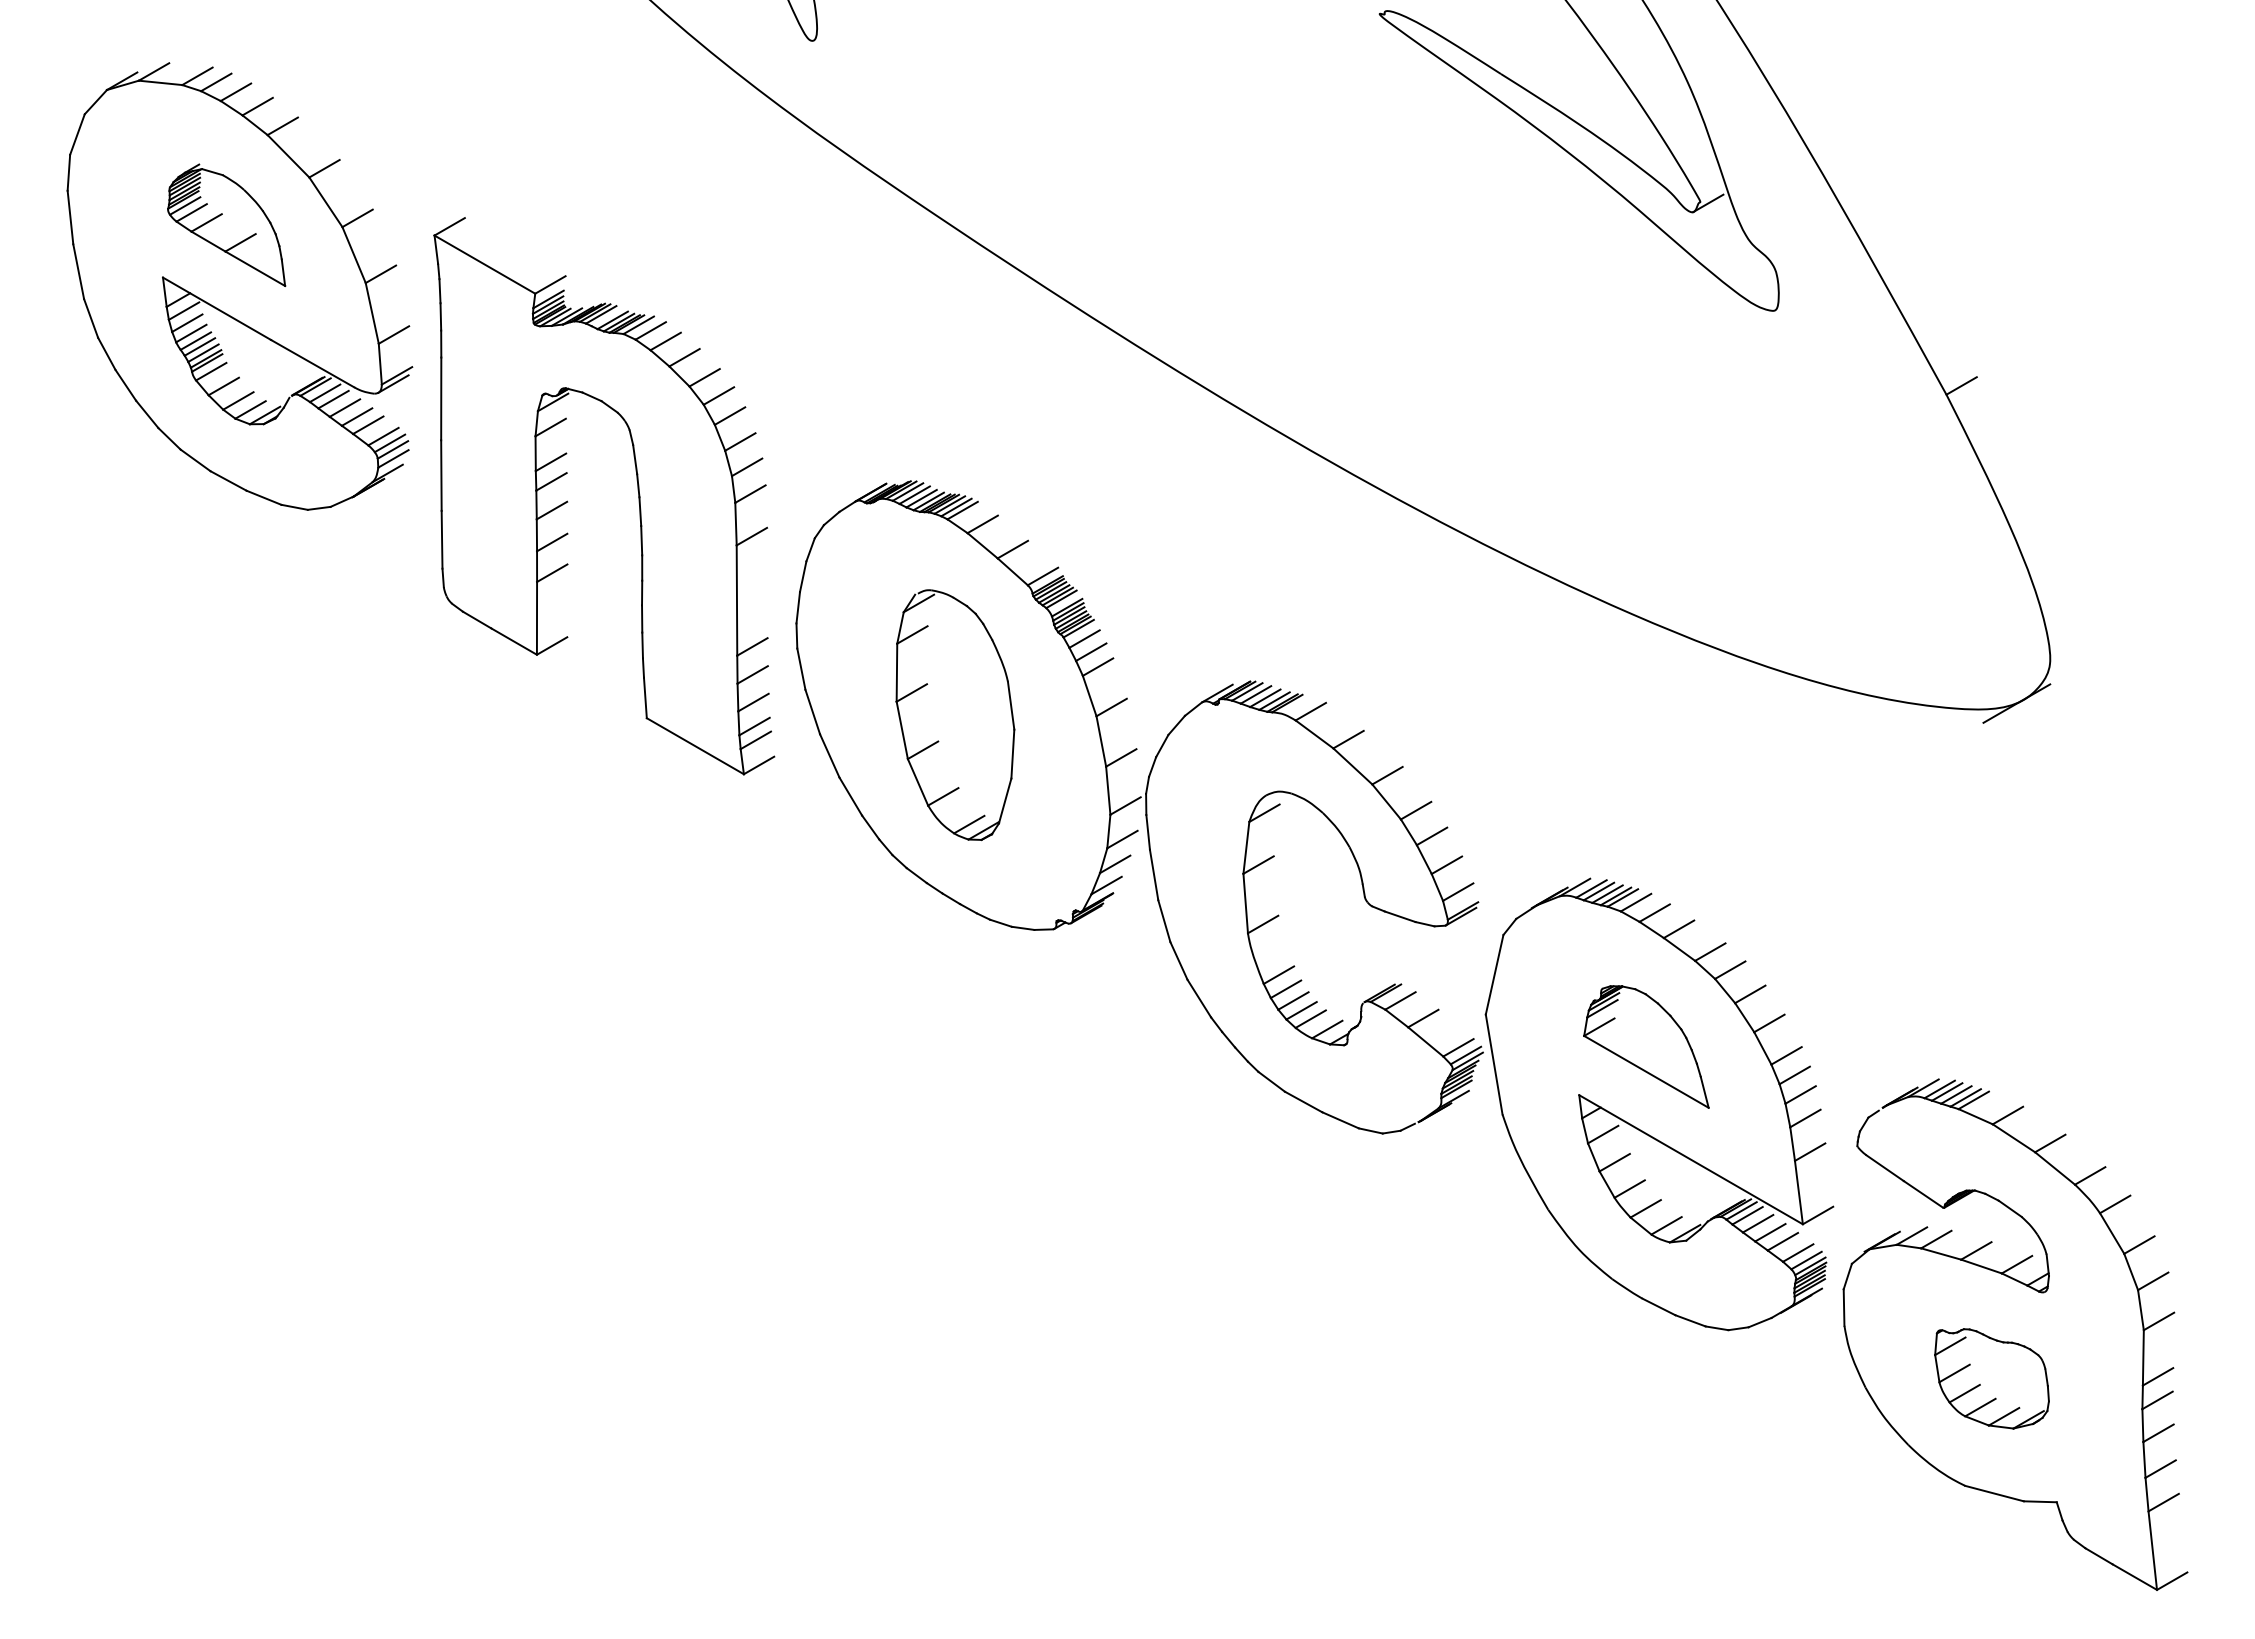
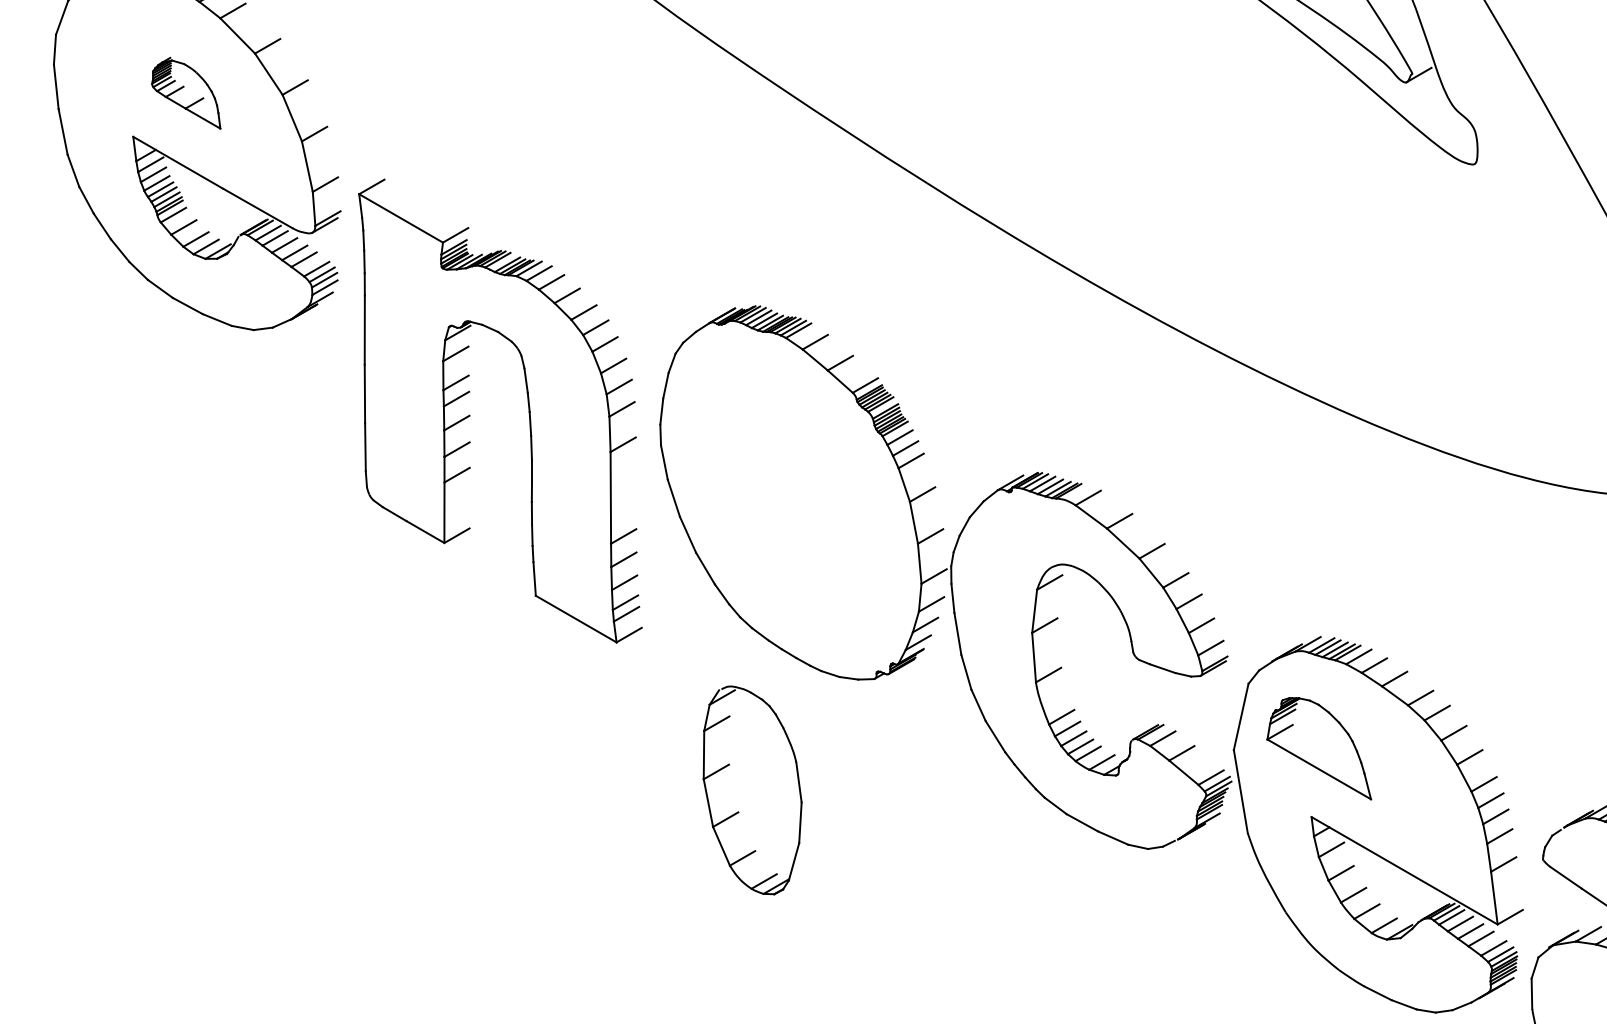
part: (226, 224) -> (186, 92), size x0.7
part: (637, 490) -> (528, 406), moved
part: (955, 715) -> (752, 790), moved
part: (1646, 1046) -> (1319, 748), moved

